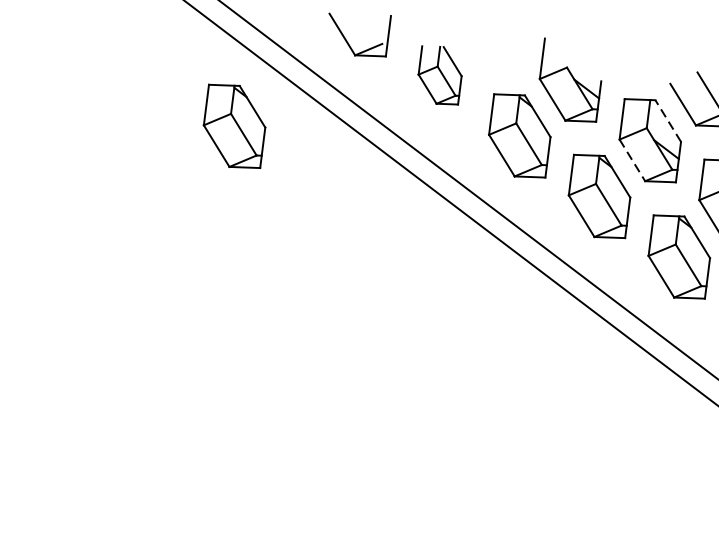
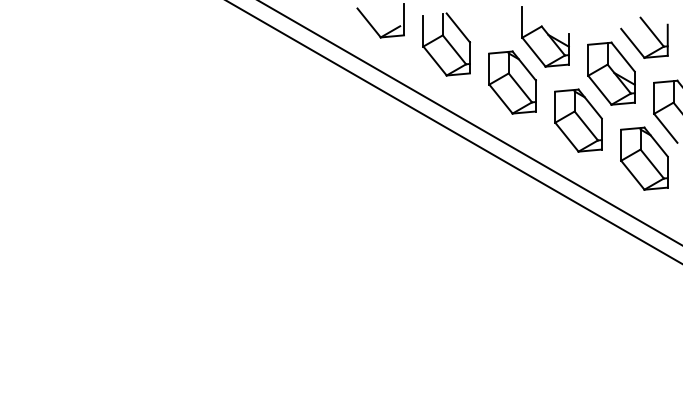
part: (439, 75) -> (446, 44), size x1.43
line: (668, 121) -> (623, 57), dashed -> solid
part: (234, 126) -> (296, 102), removed
line: (631, 160) -> (599, 90), dashed -> solid

